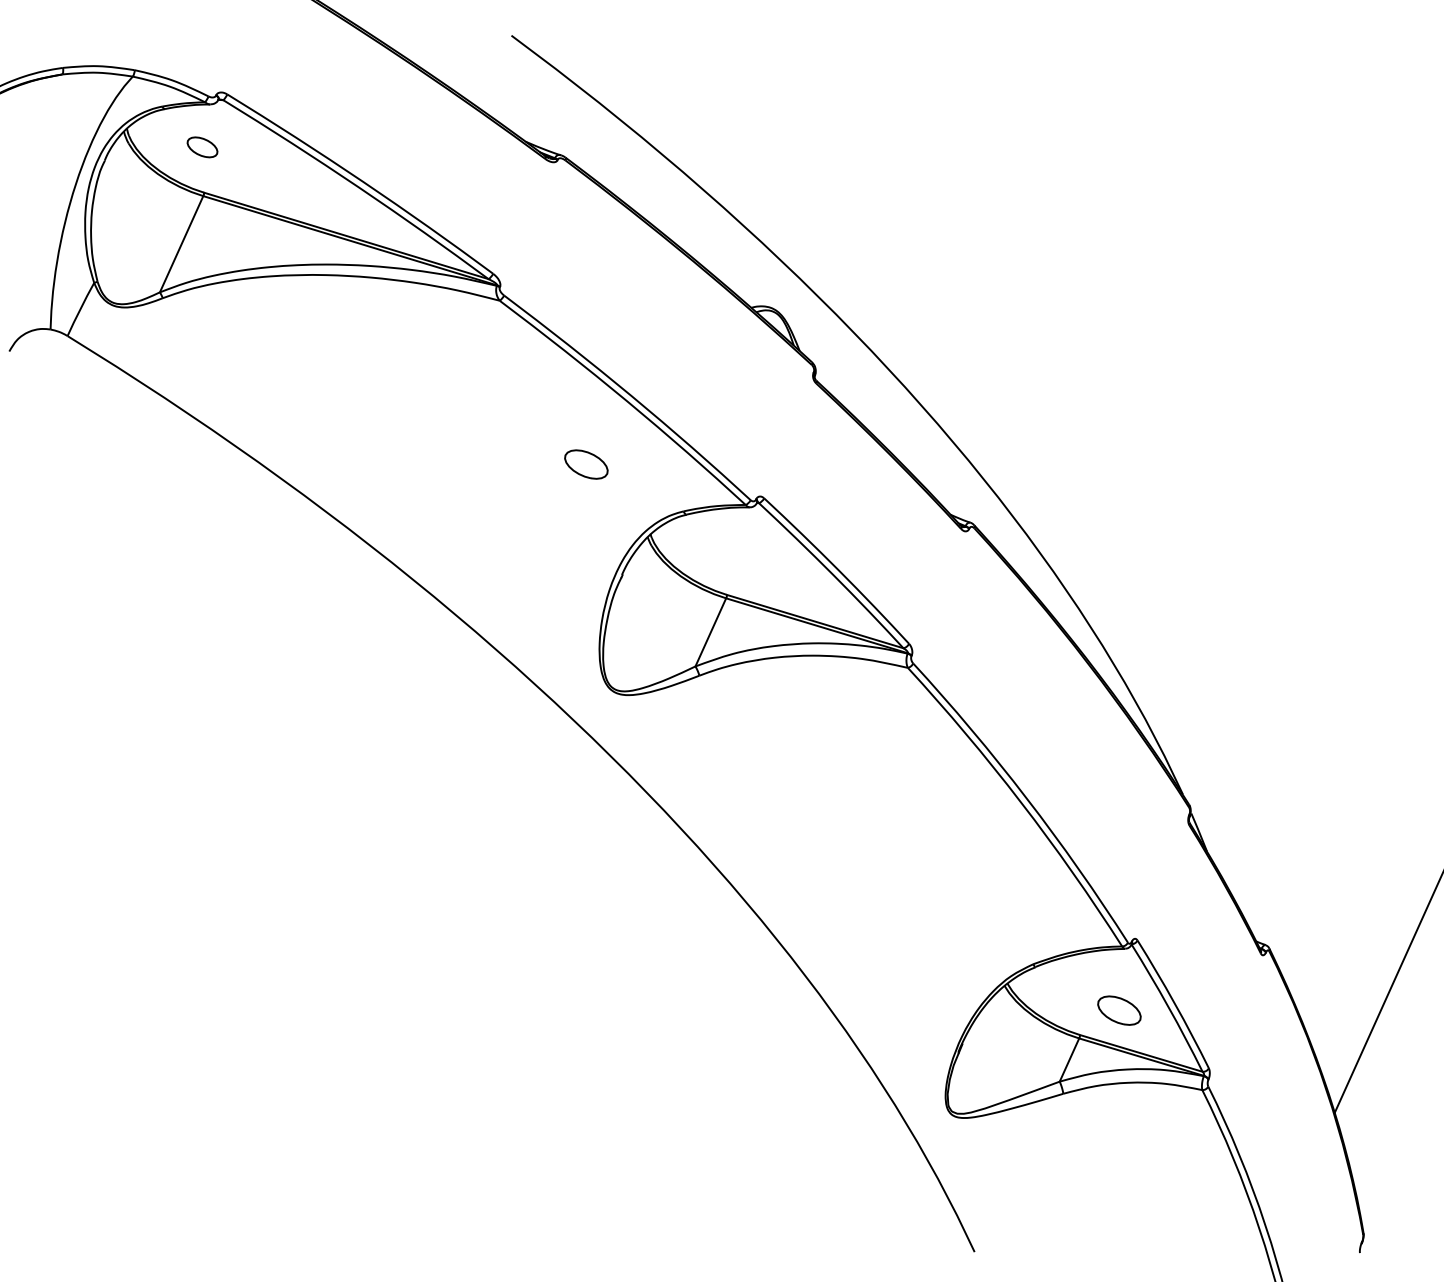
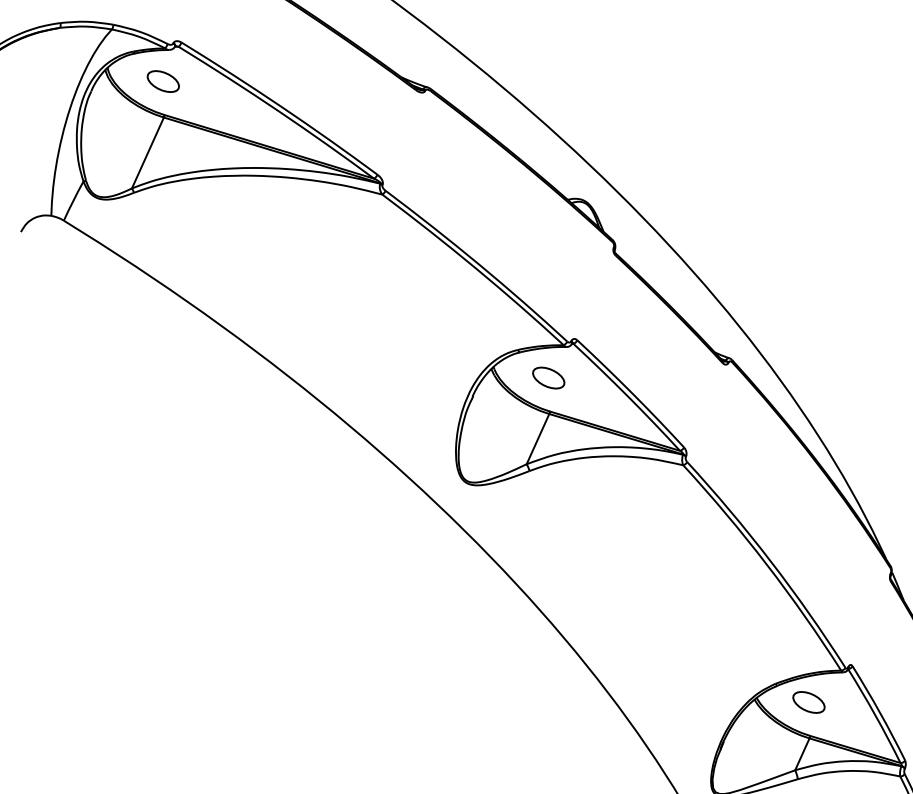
part: (202, 147) -> (163, 81), size x1.43
part: (586, 464) -> (548, 378), moved
part: (1119, 1010) -> (809, 702), moved

